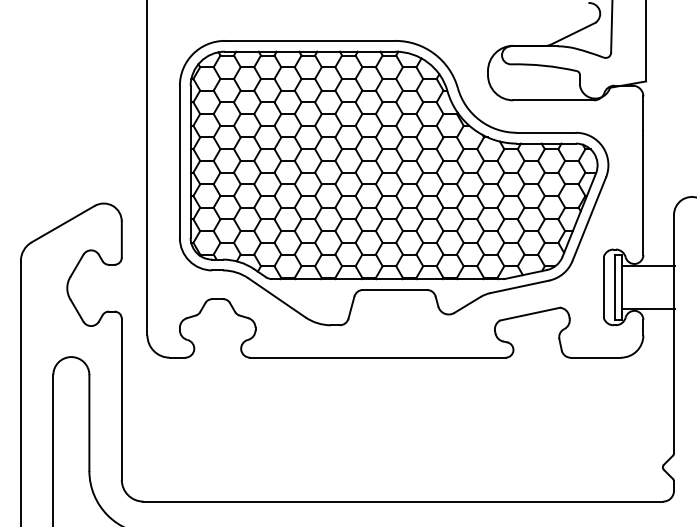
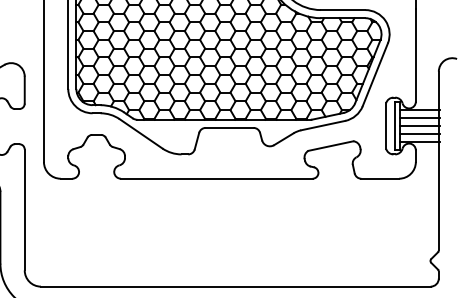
line: (648, 276) -> (419, 117), added
line: (648, 287) -> (419, 126), added
line: (648, 298) -> (419, 134), added

